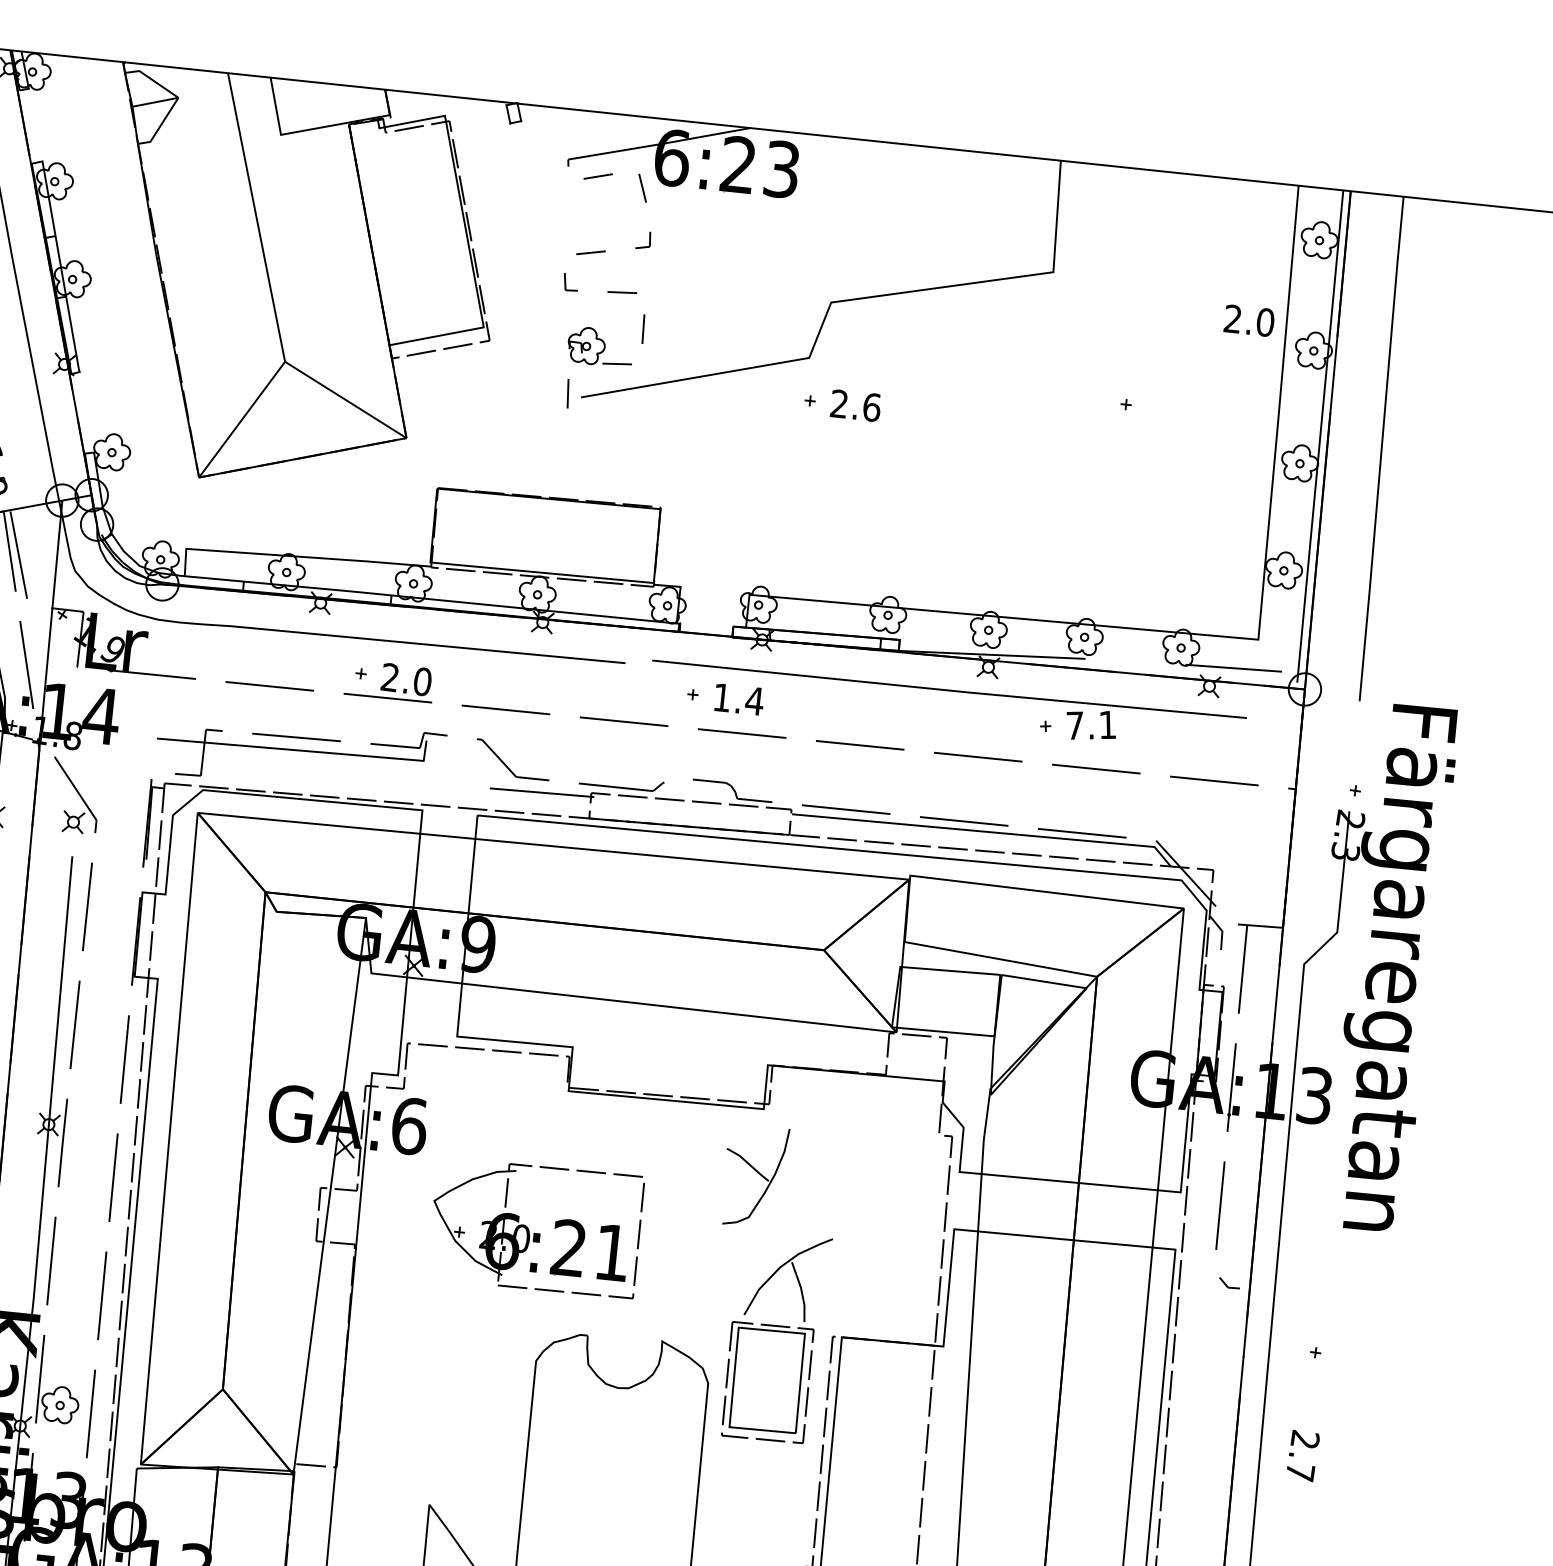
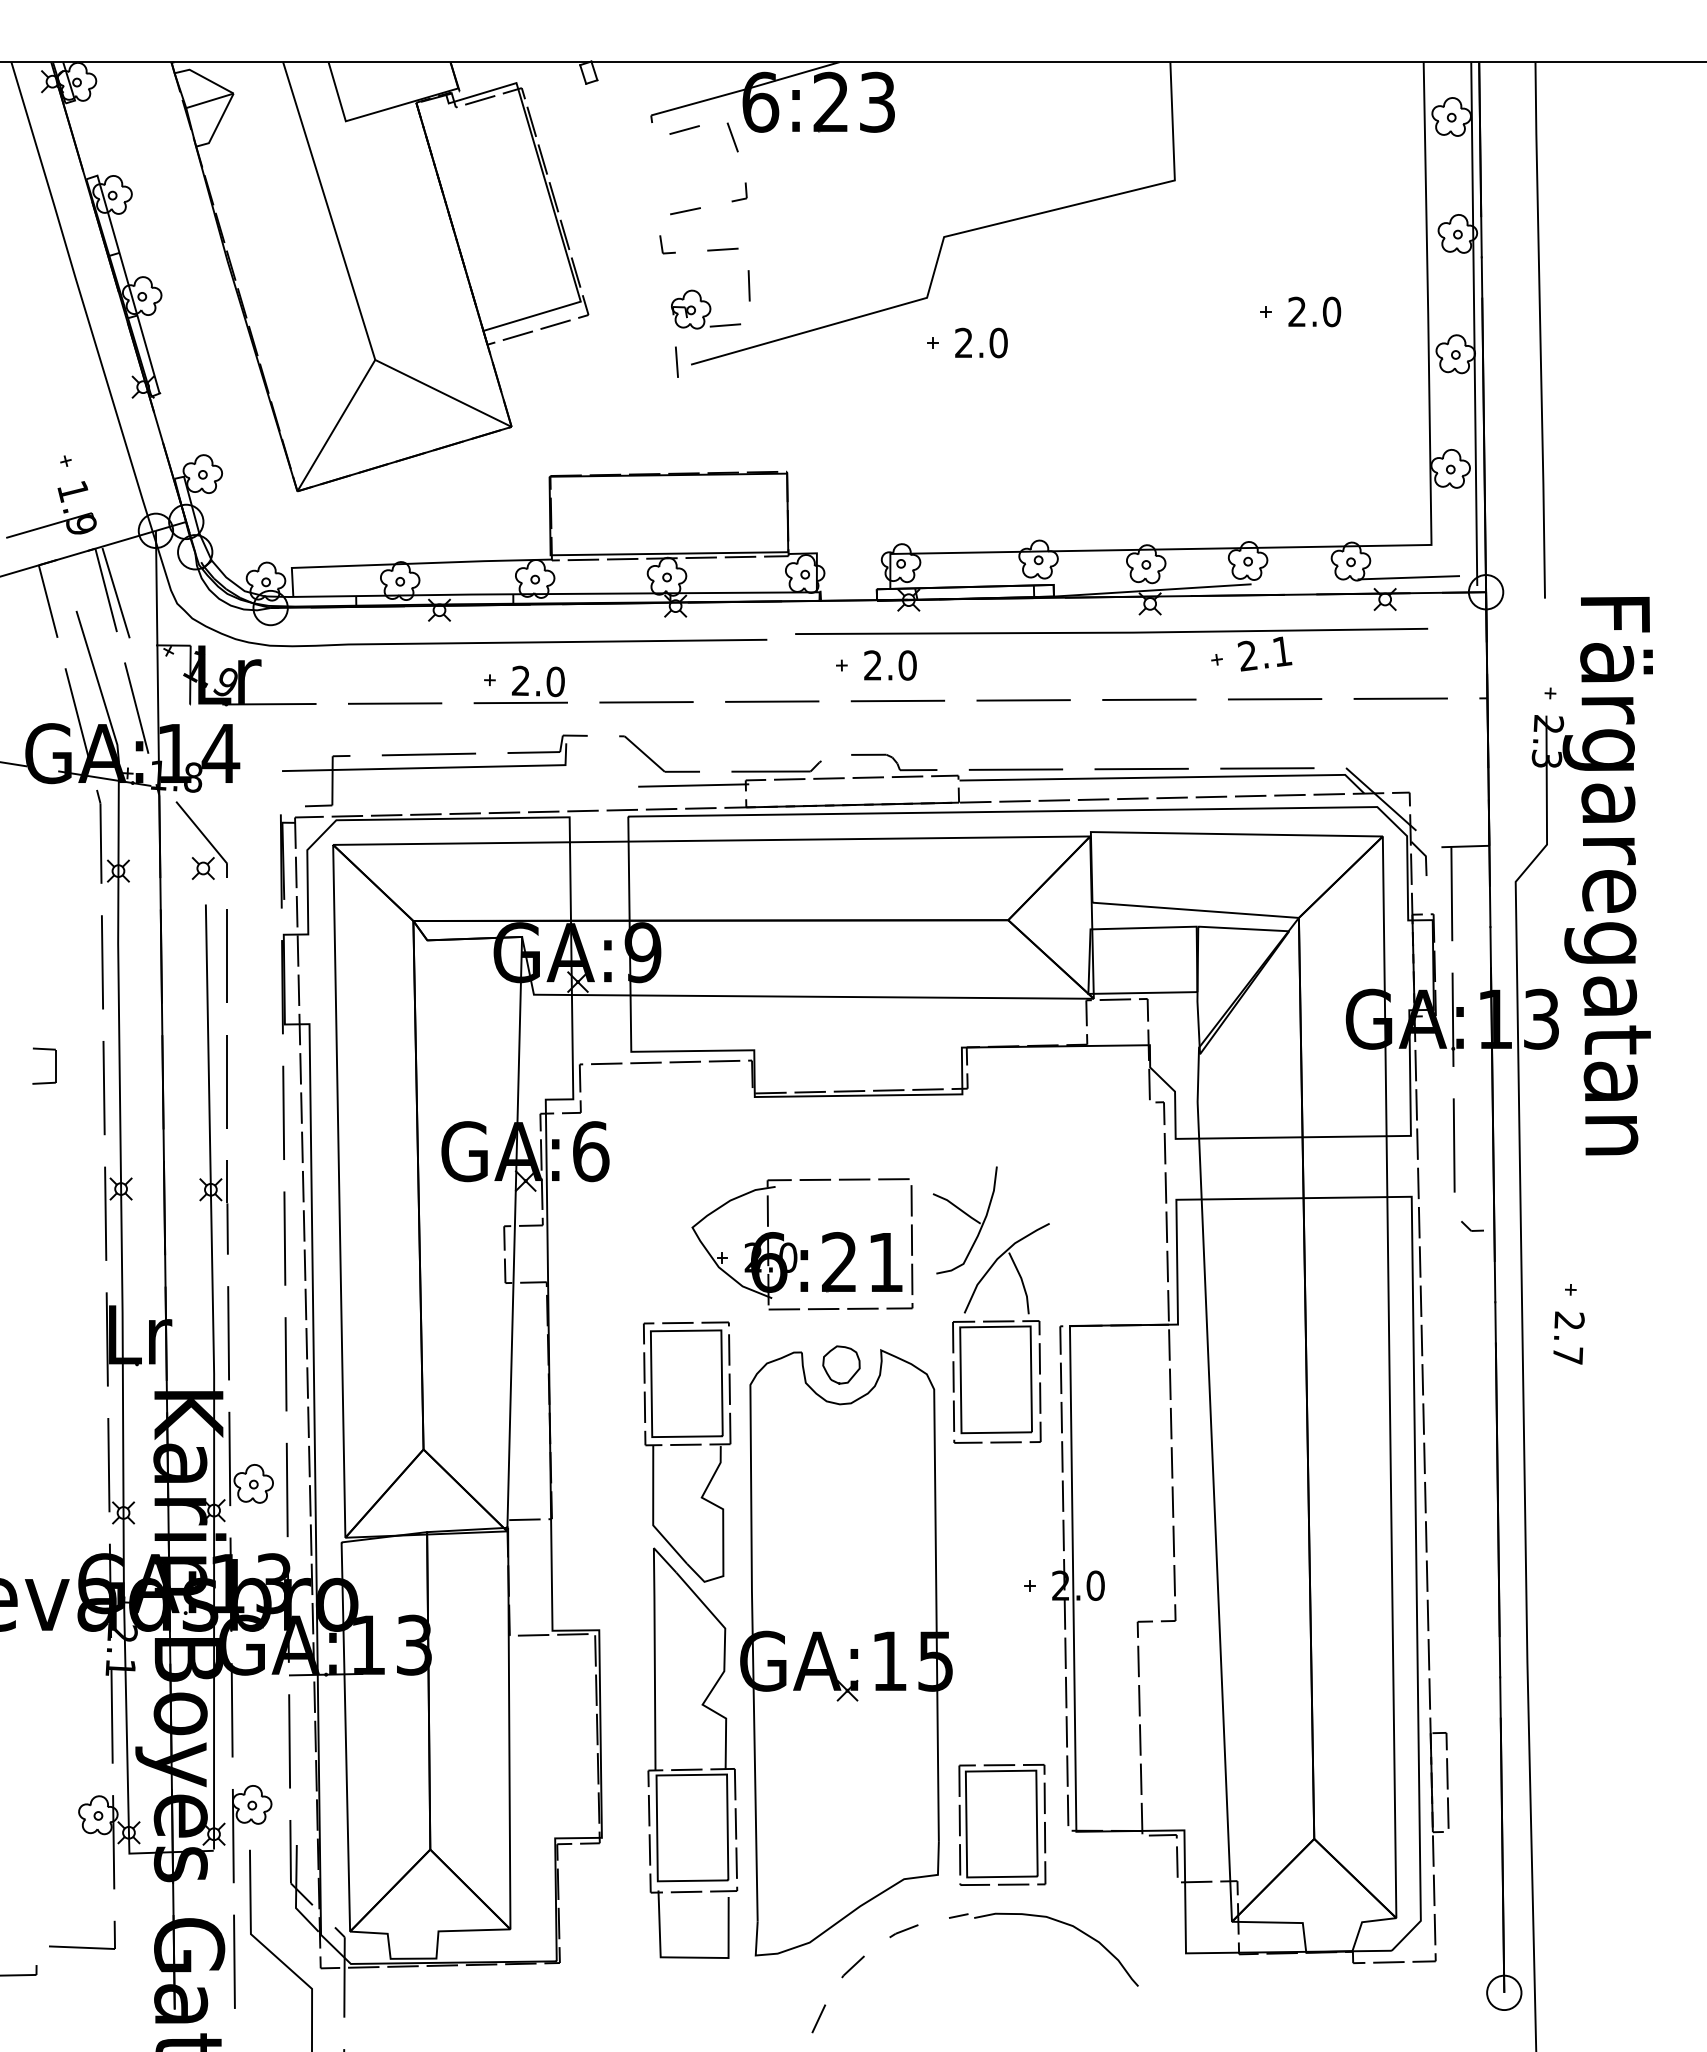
text: (1249, 320) -> (1314, 311), moved
text: (871, 406) -> (998, 342), 2.6 -> 2.0
text: (738, 699) -> (890, 665), 1.4 -> 2.0
text: (1074, 725) -> (1247, 655), 7.1 -> 2.1
part: (753, 1176) -> (964, 1220), moved
part: (535, 1227) -> (802, 1244), moved
part: (623, 1350) -> (841, 1364), added
part: (470, 1417) -> (687, 1451), added
text: (1302, 1455) -> (1568, 1337), moved

